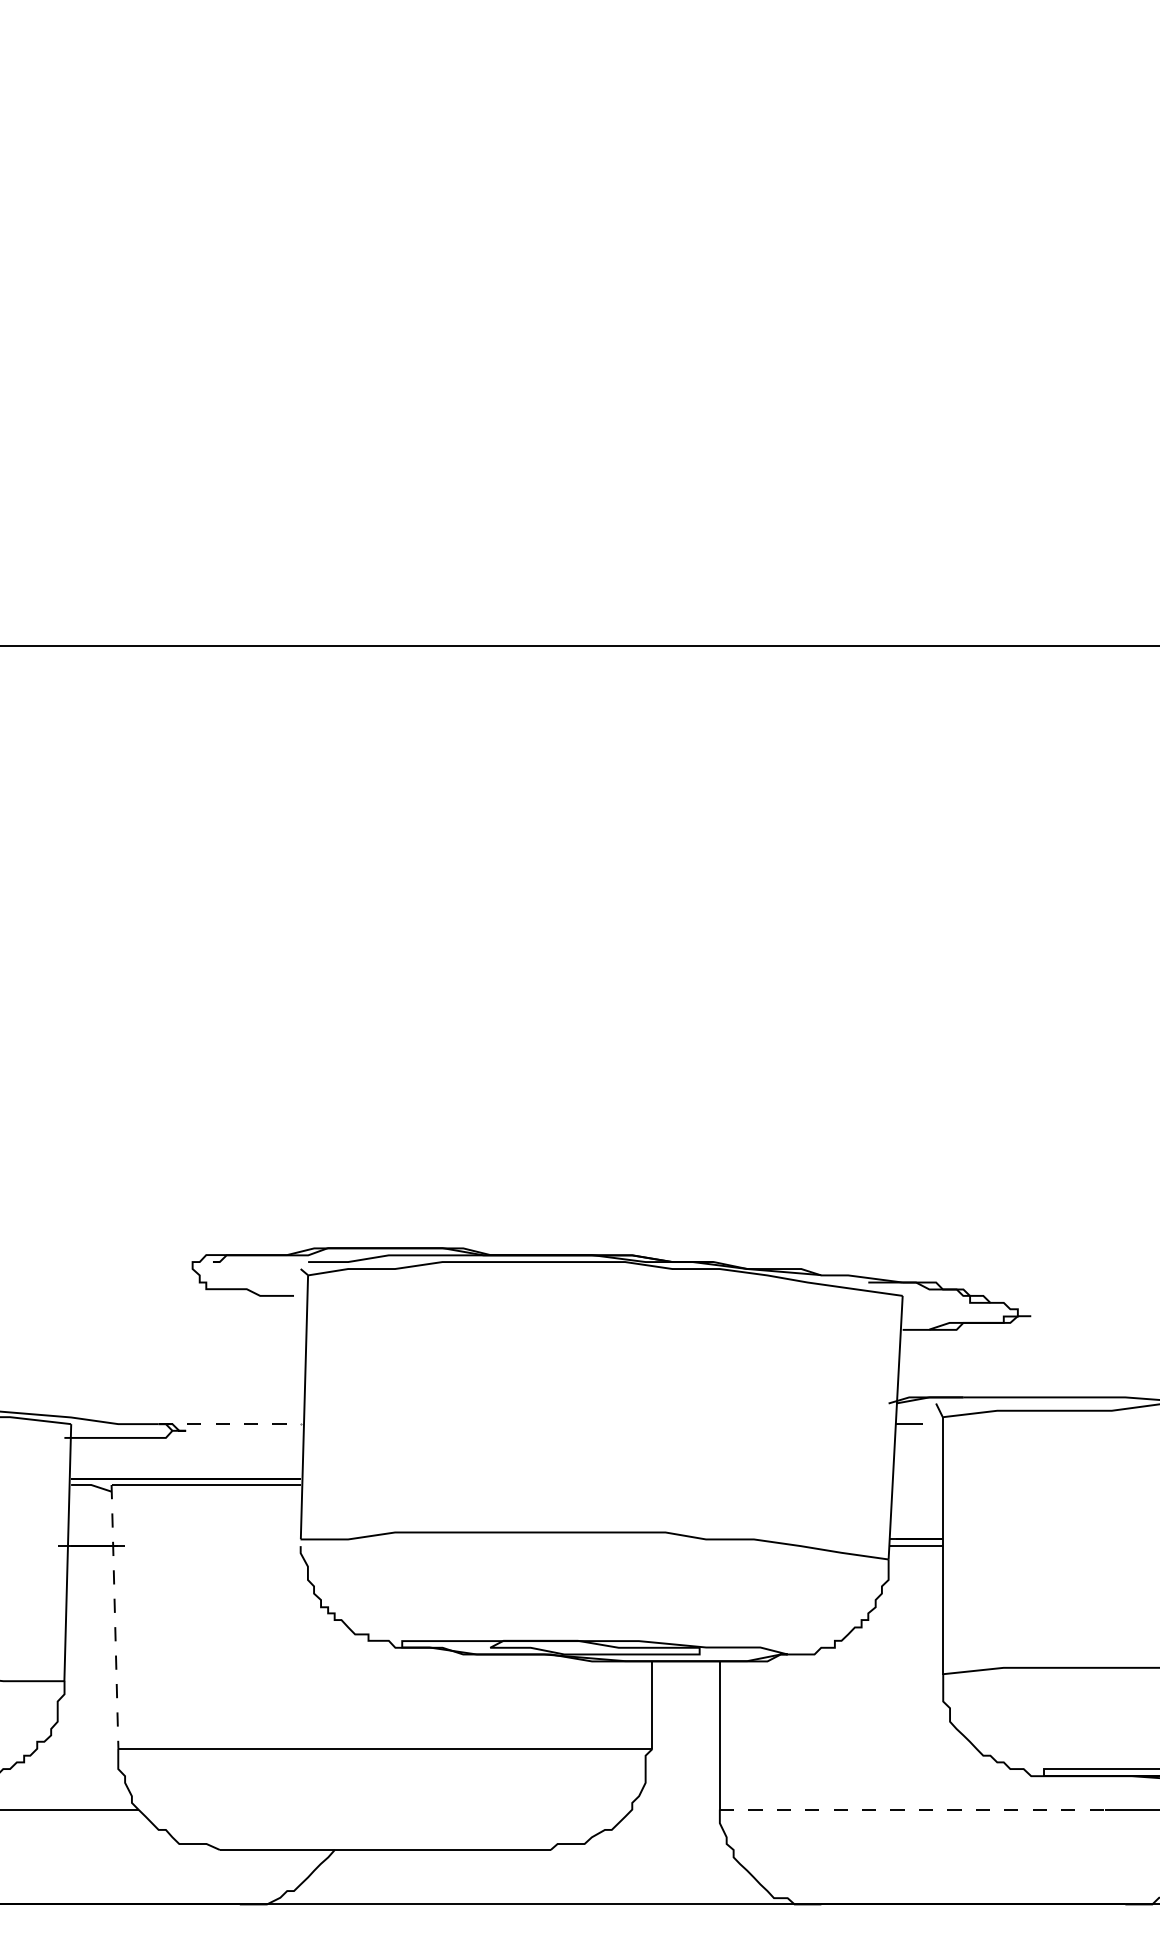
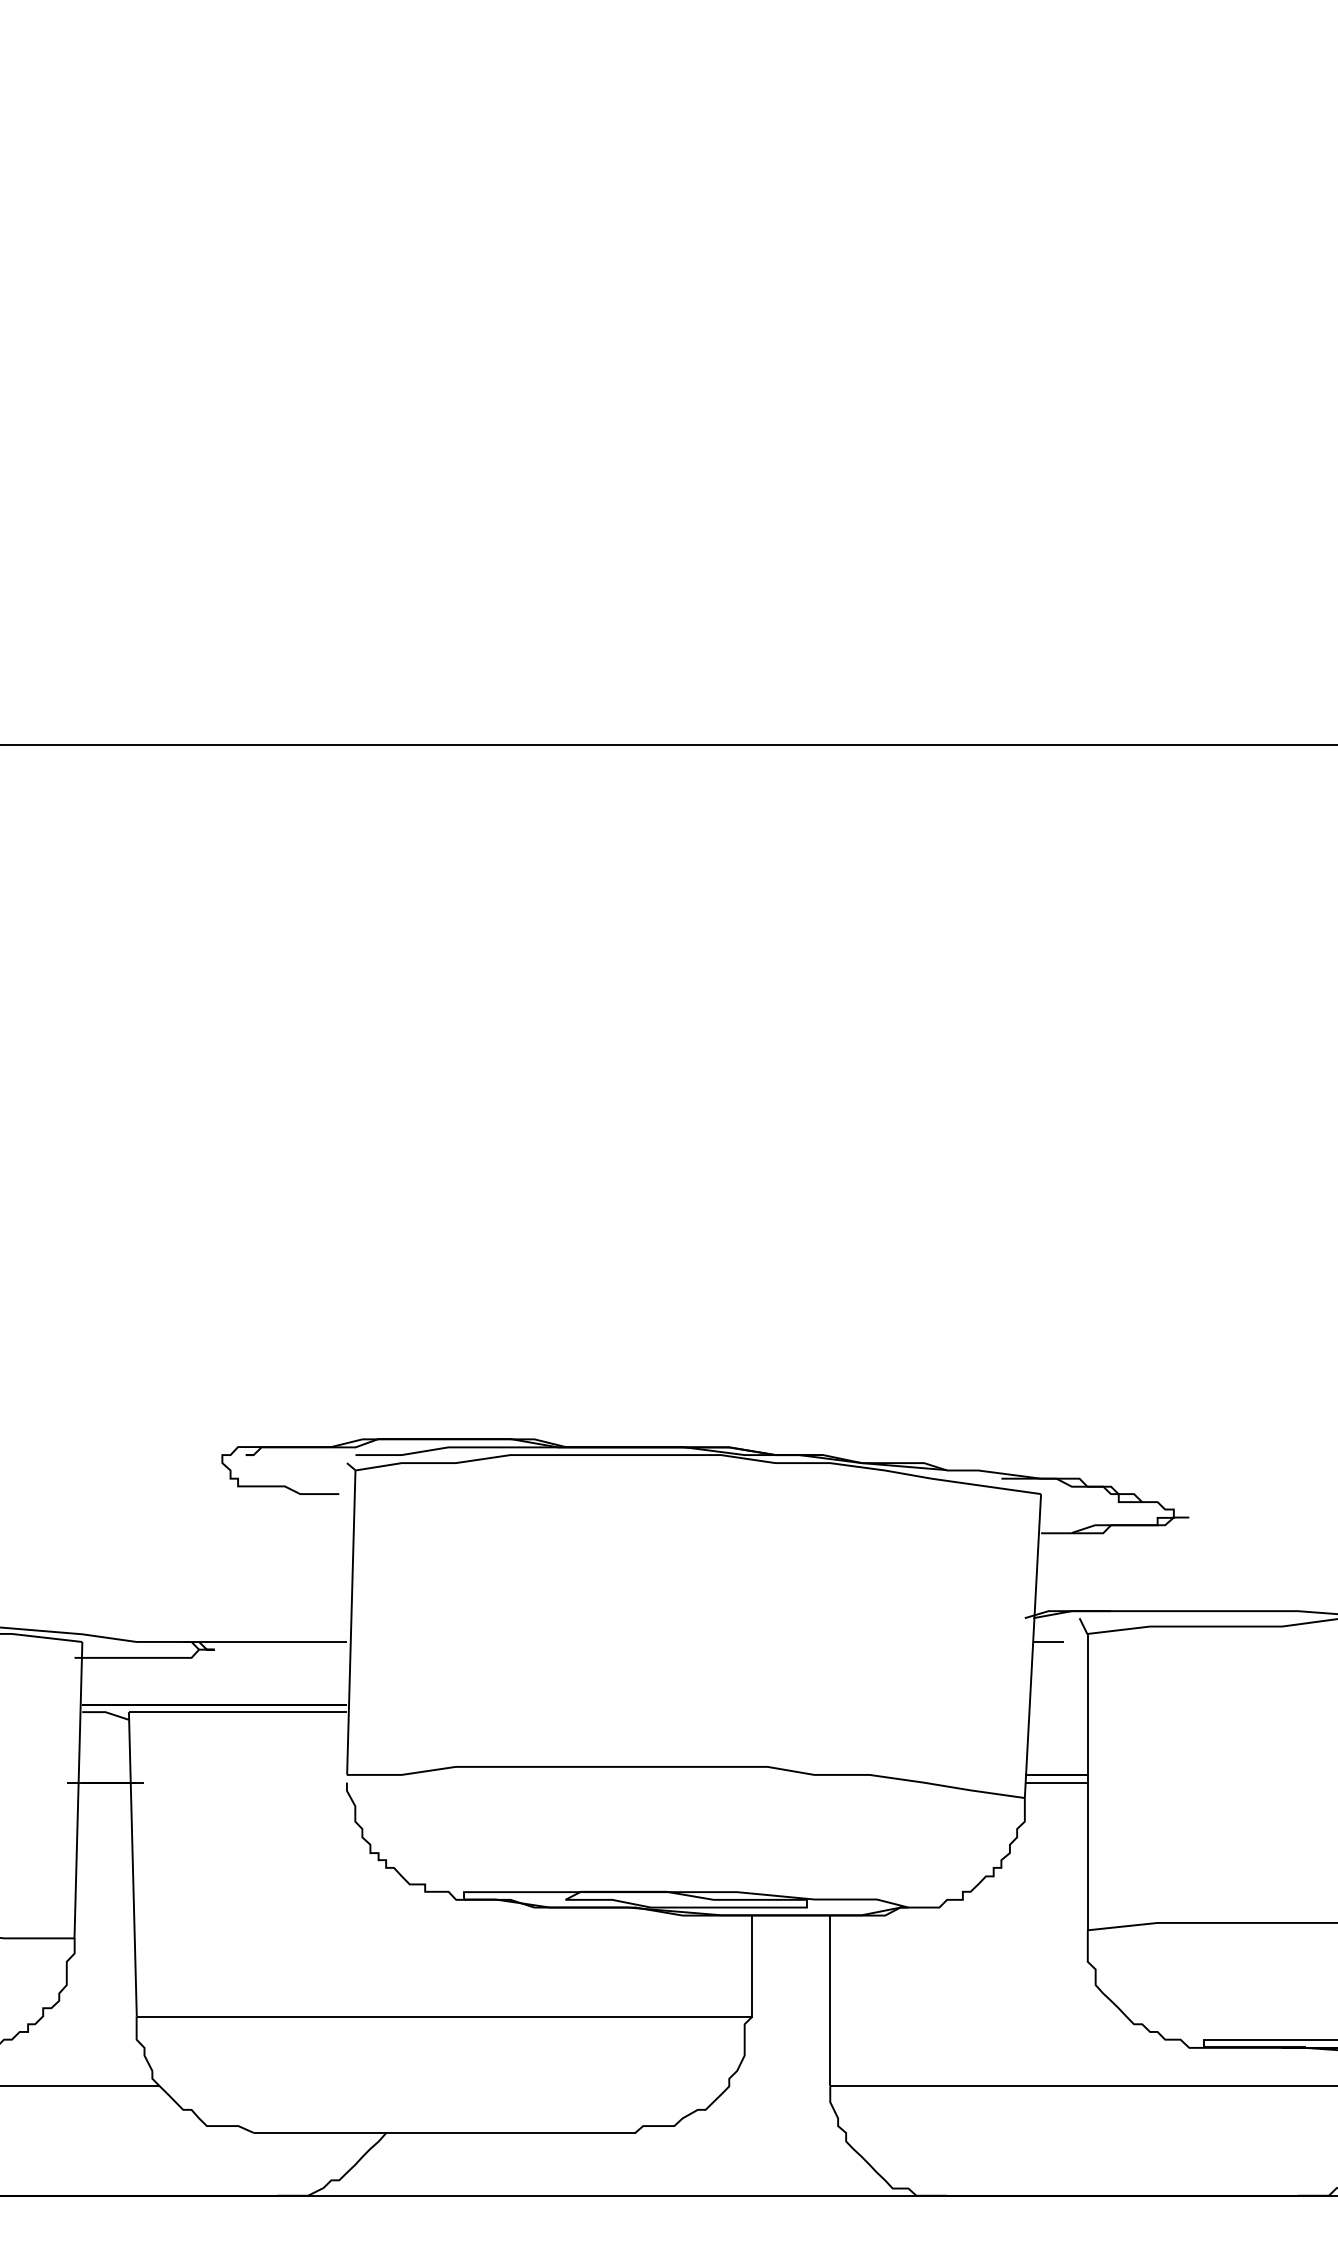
line: (230, 1424) -> (266, 1642), dashed -> solid
line: (115, 1617) -> (133, 1864), dashed -> solid
line: (912, 1809) -> (1052, 2086), dashed -> solid

